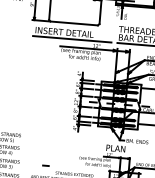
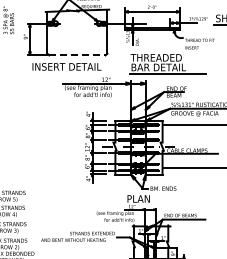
line: (74, 23) -> (77, 55), solid -> dashed
line: (72, 39) -> (76, 74), removed
line: (45, 165) -> (57, 225), removed

